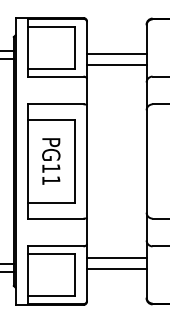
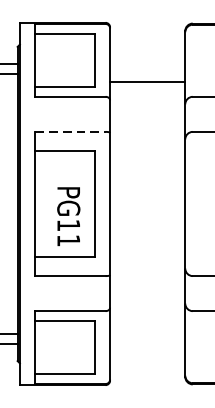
line: (116, 54) -> (147, 68), removed
line: (55, 104) -> (70, 132), solid -> dashed
text: (51, 161) -> (69, 216), moved
line: (116, 257) -> (147, 325), removed
line: (116, 268) -> (147, 339), removed

